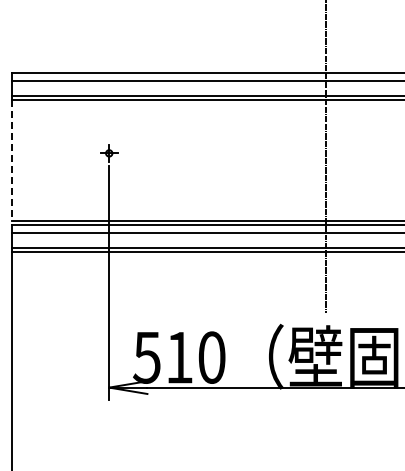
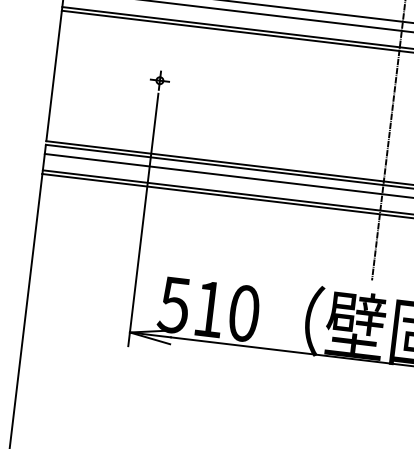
line: (11, 160) -> (53, 75), dashed -> solid

